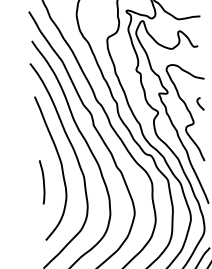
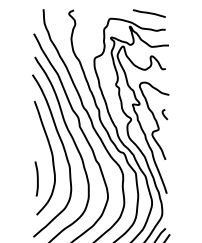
curve: (42, 180) -> (36, 177), moved

